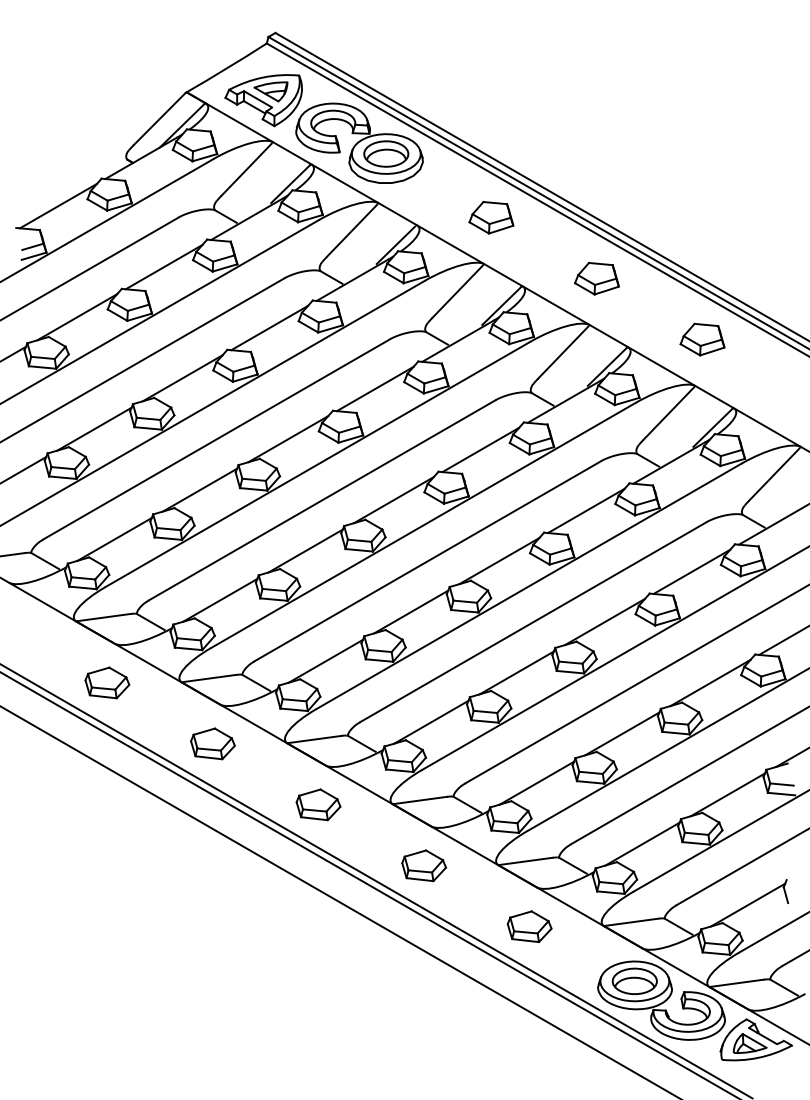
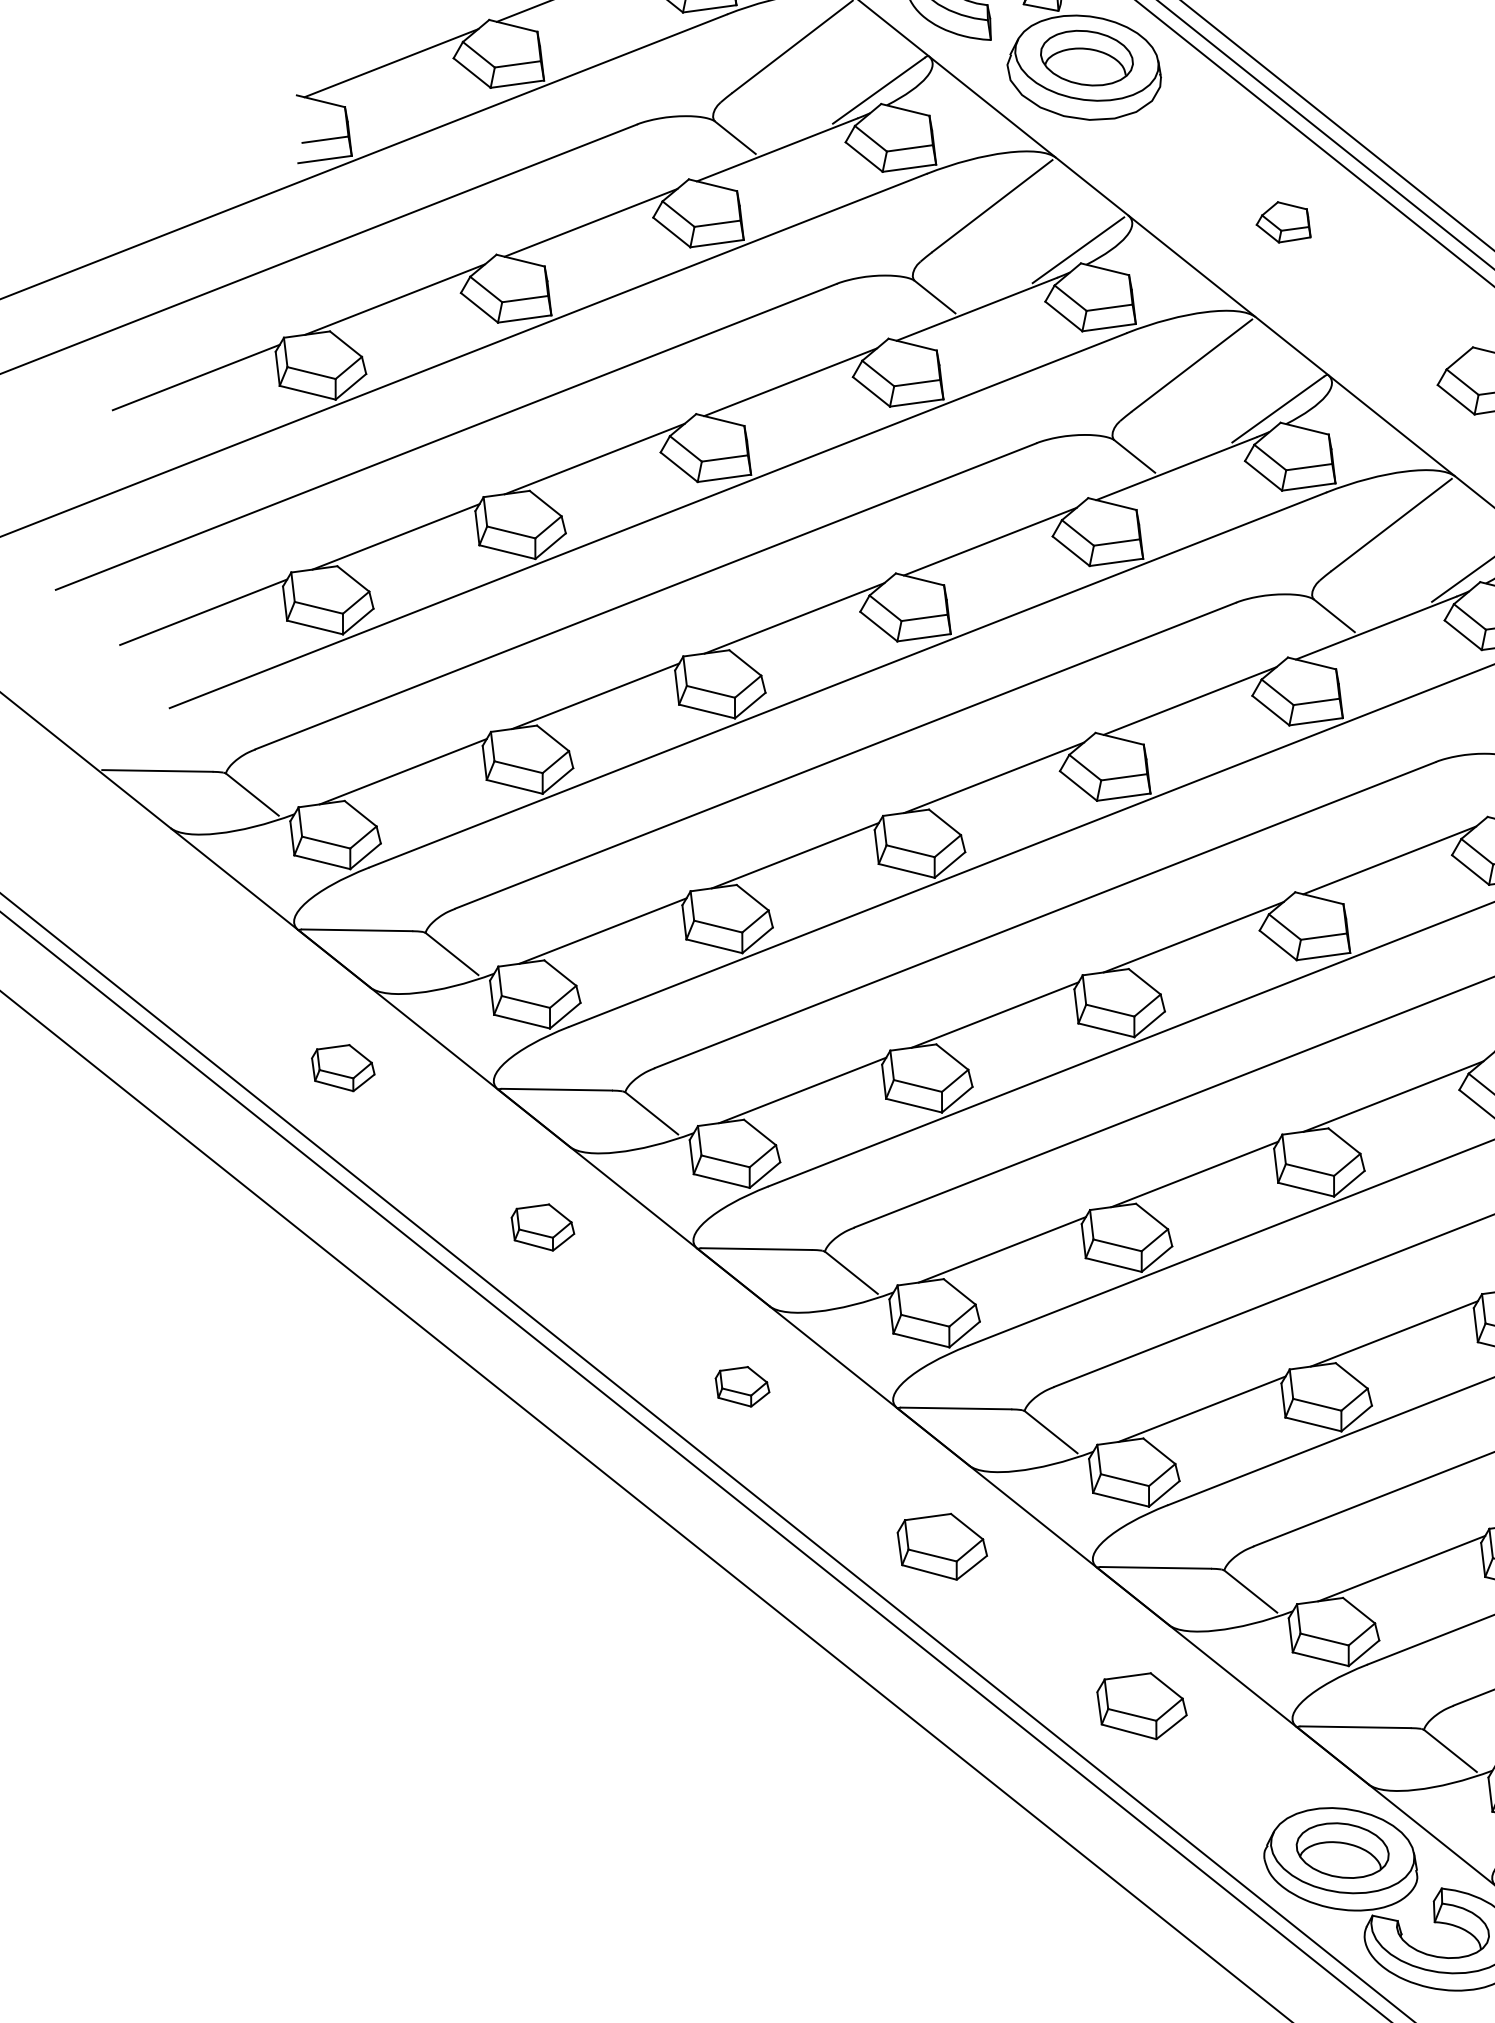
part: (491, 217) -> (1285, 222), size x0.6
part: (107, 682) -> (343, 1065), size x0.7
part: (212, 743) -> (542, 1225), size x0.7
part: (318, 804) -> (742, 1384), size x0.6

